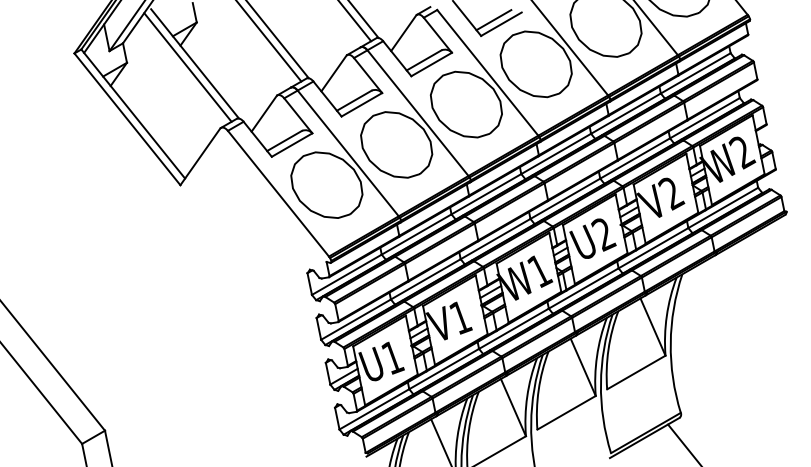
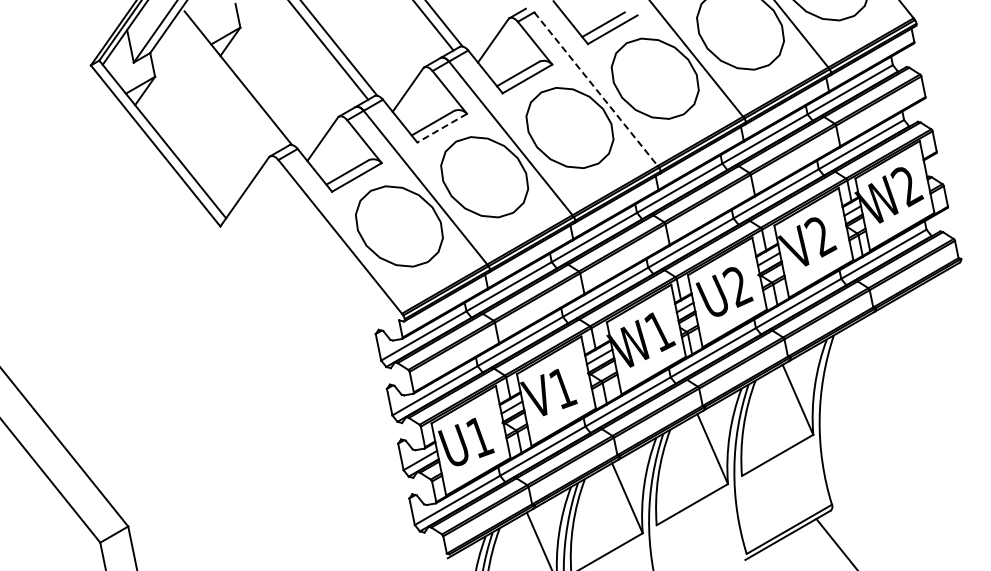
line: (187, 67) -> (229, 82), removed
line: (488, 73) -> (596, 89), solid -> dashed
line: (362, 105) -> (442, 128), solid -> dashed

